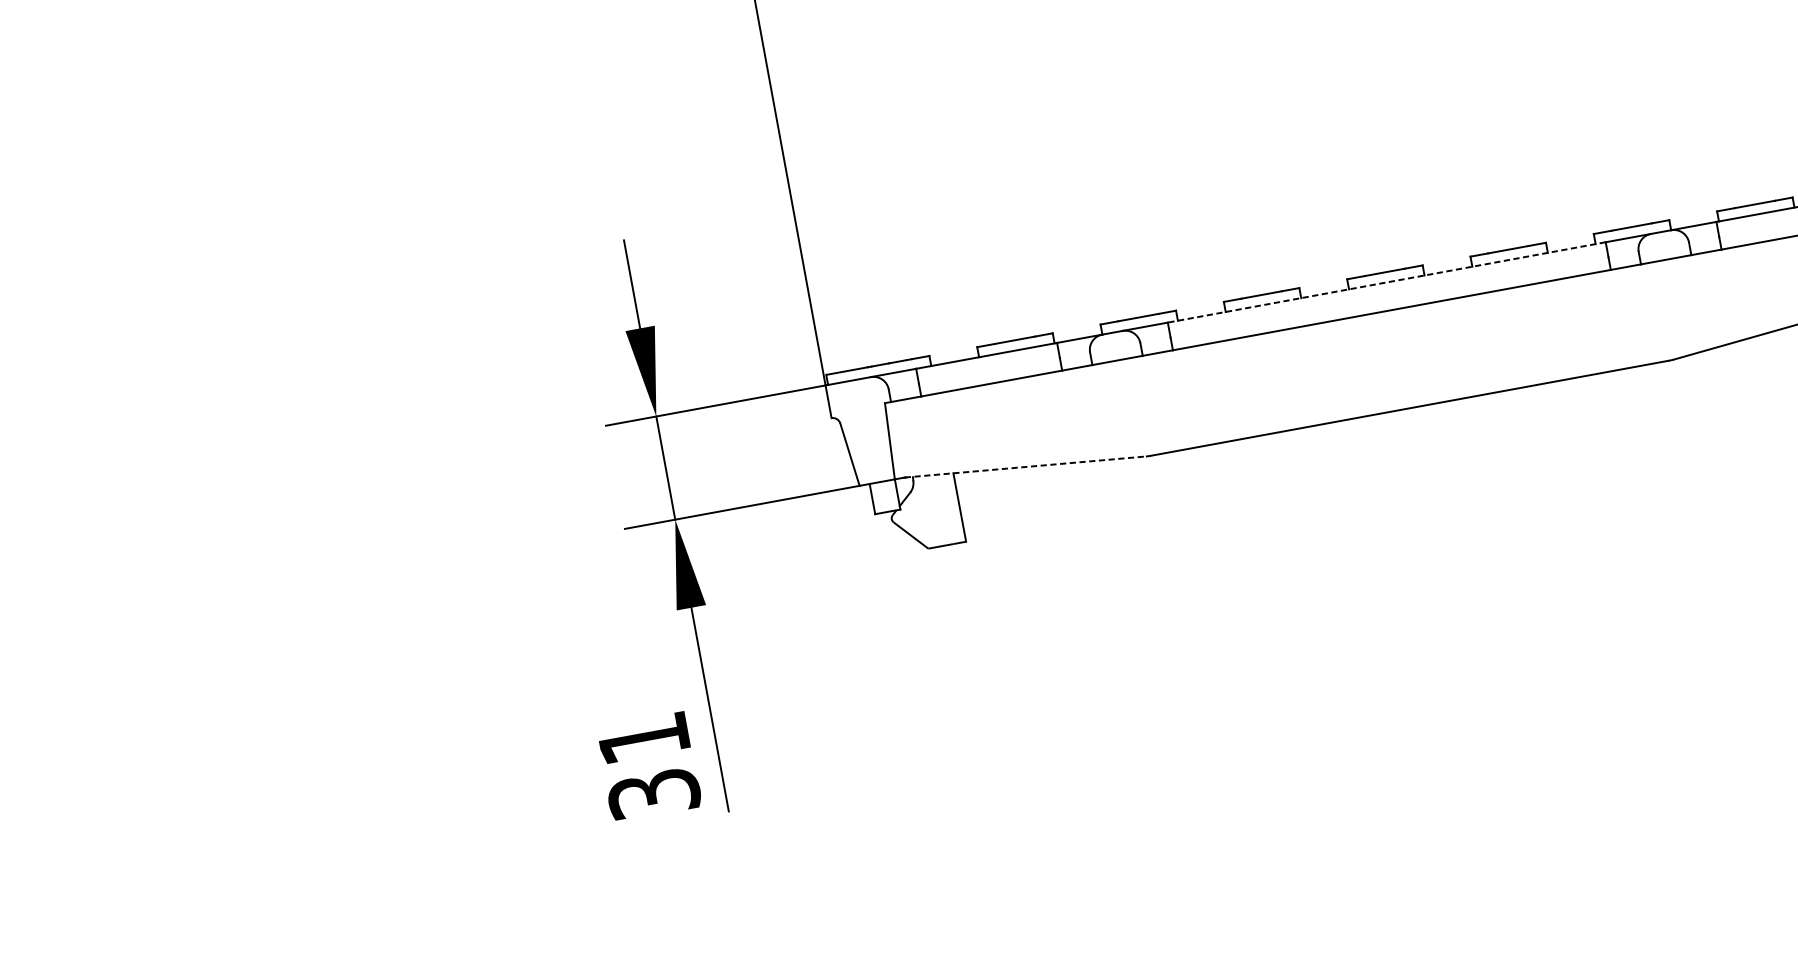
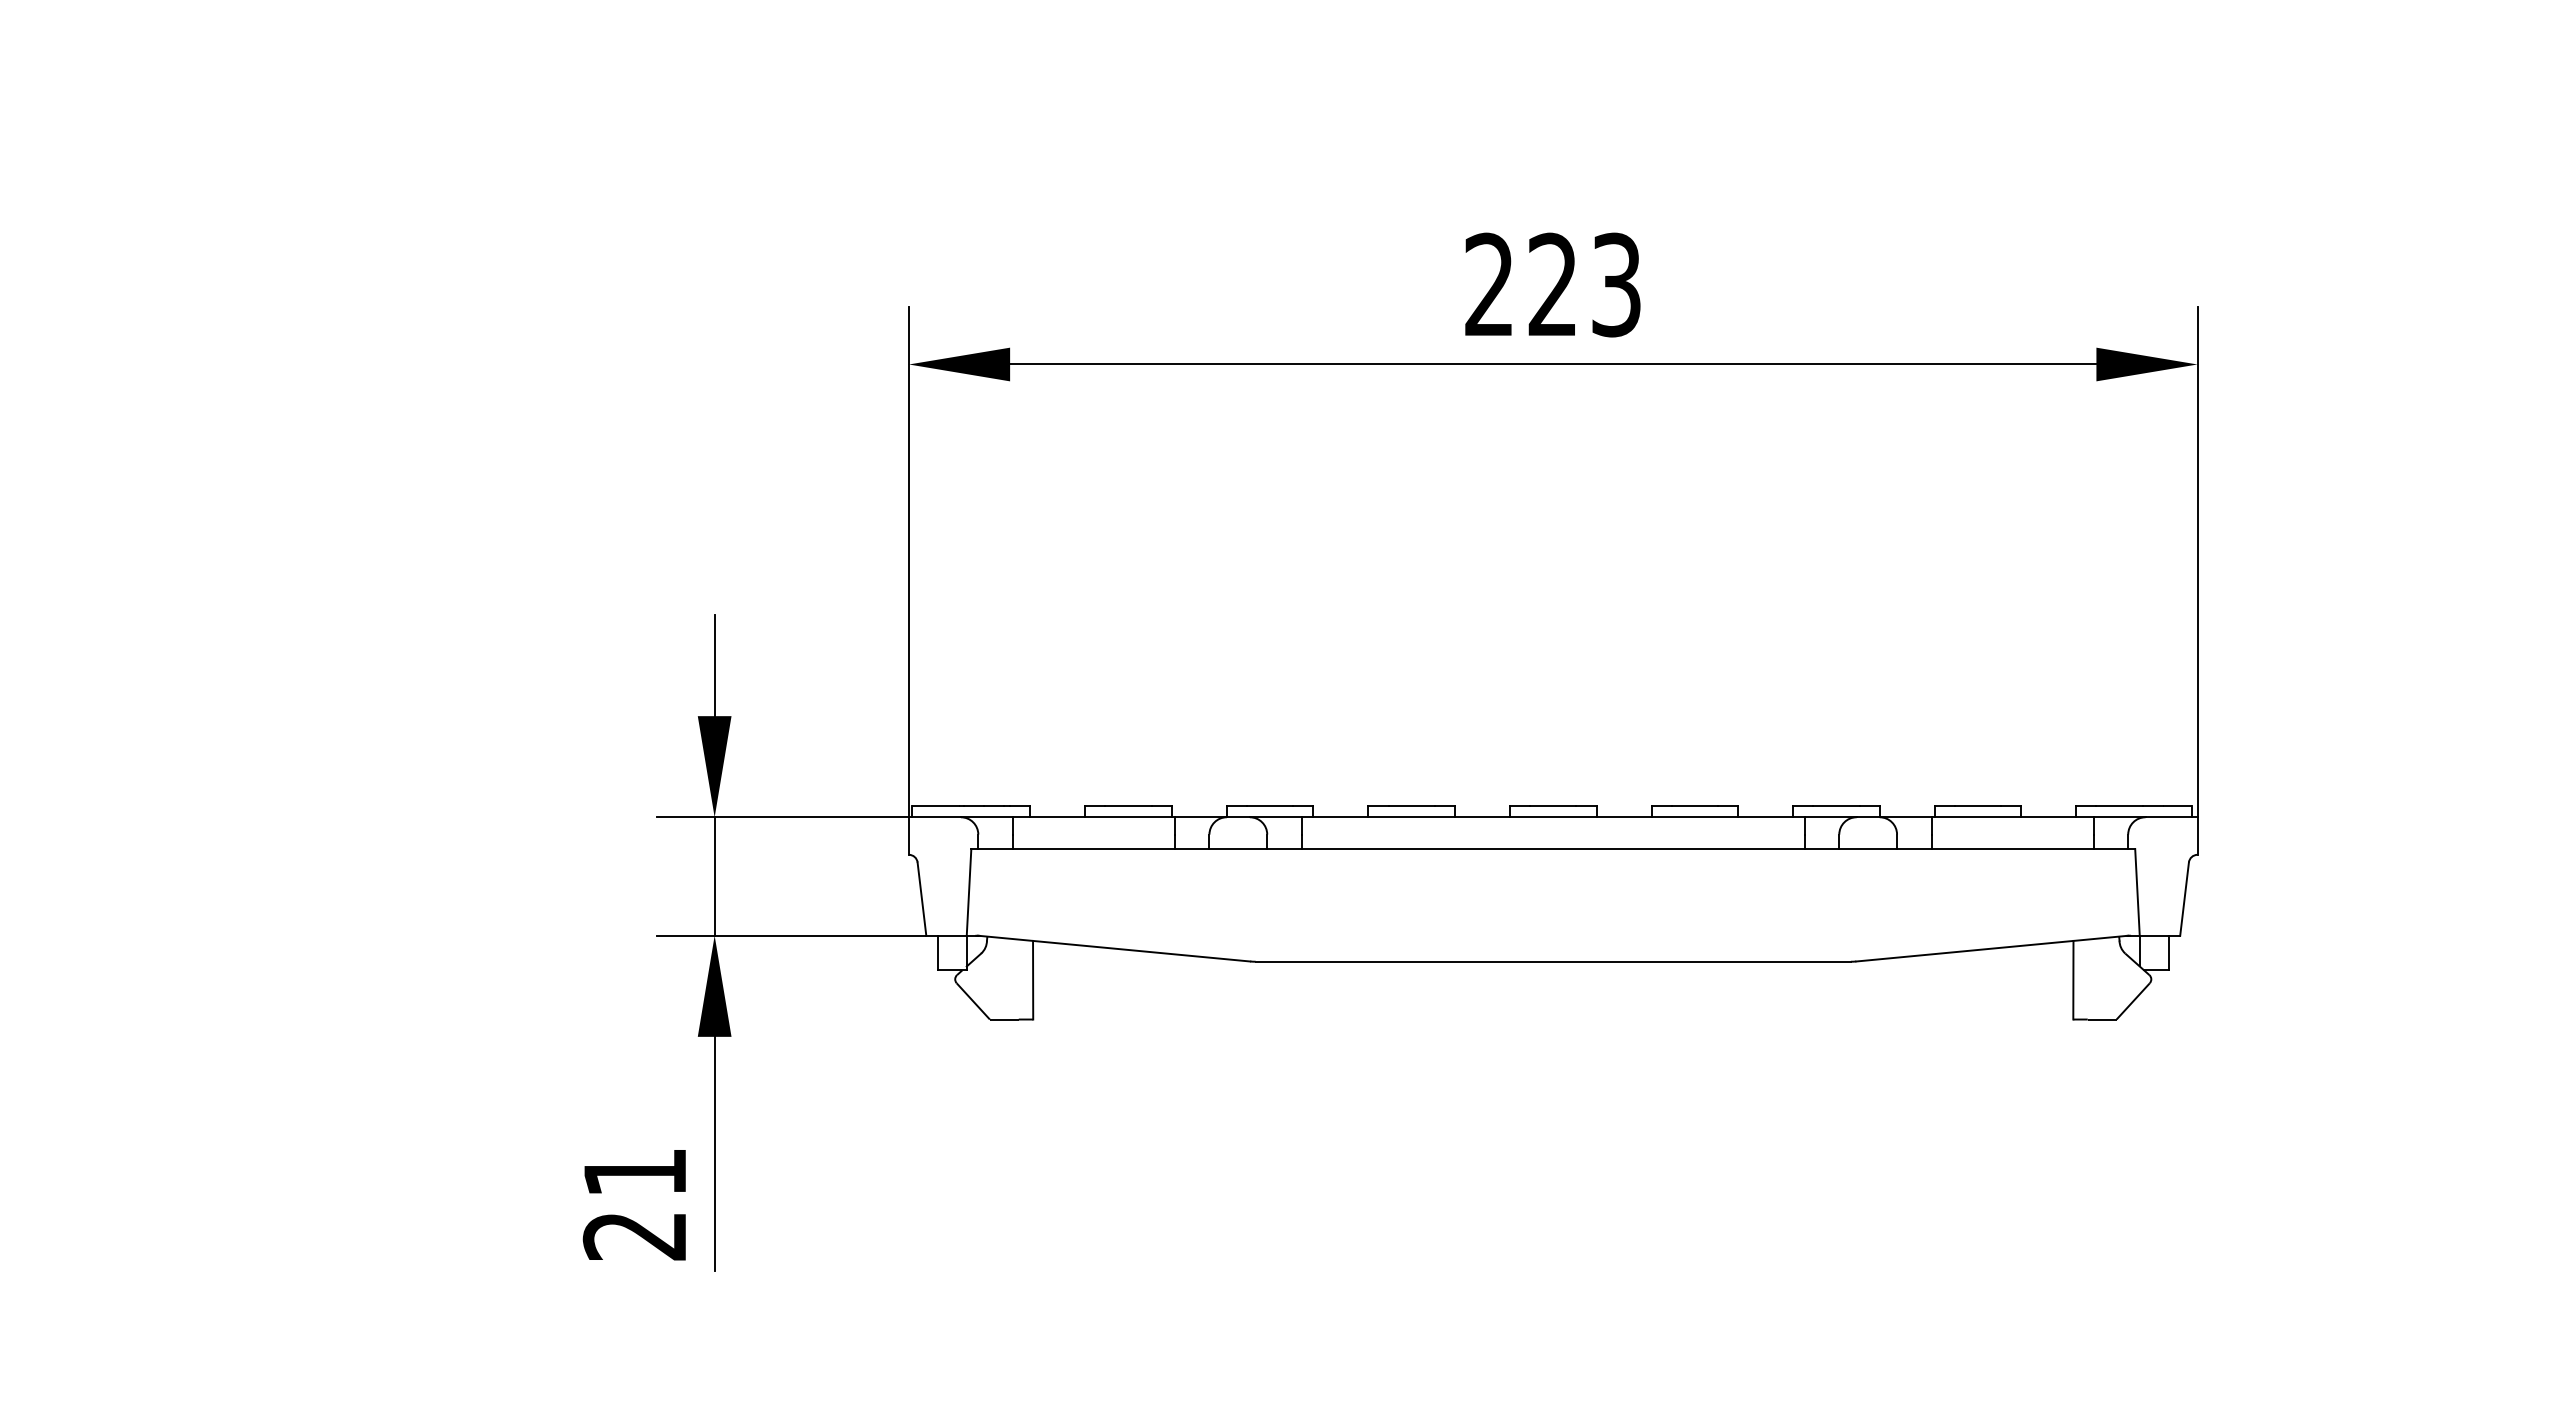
line: (1386, 282) -> (1552, 817), dashed -> solid
line: (1025, 466) -> (1114, 948), dashed -> solid
text: (654, 794) -> (635, 1236), 31 -> 21

